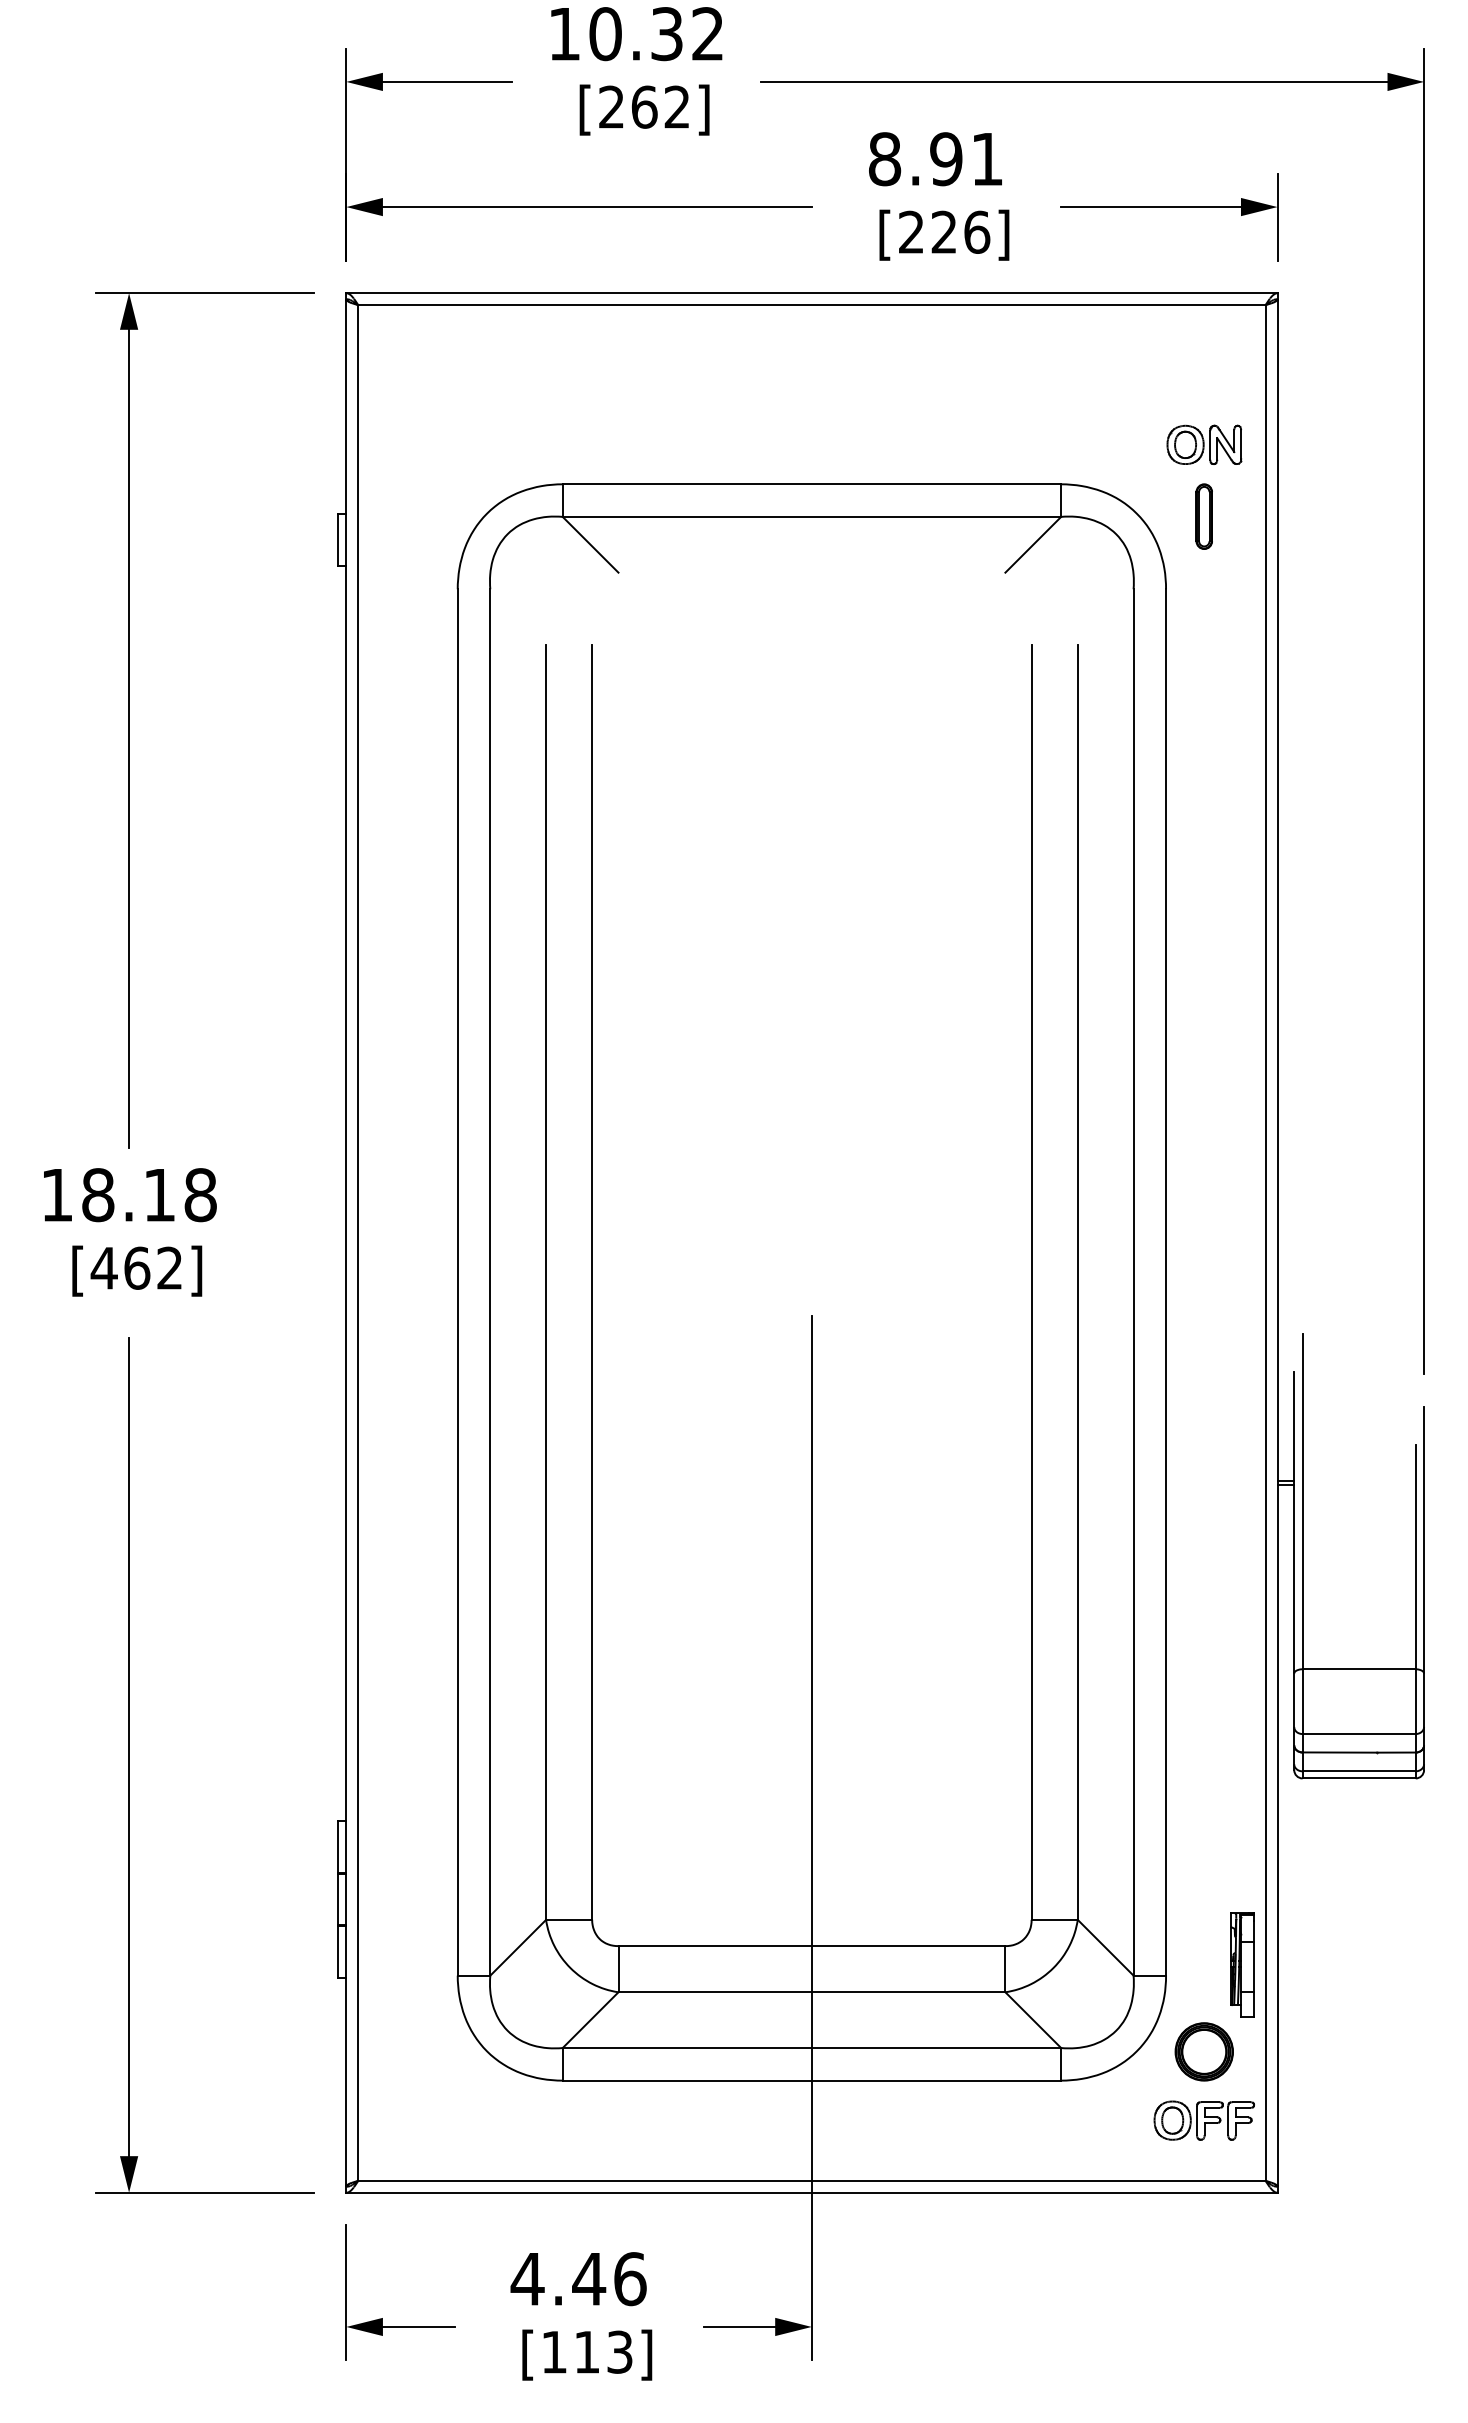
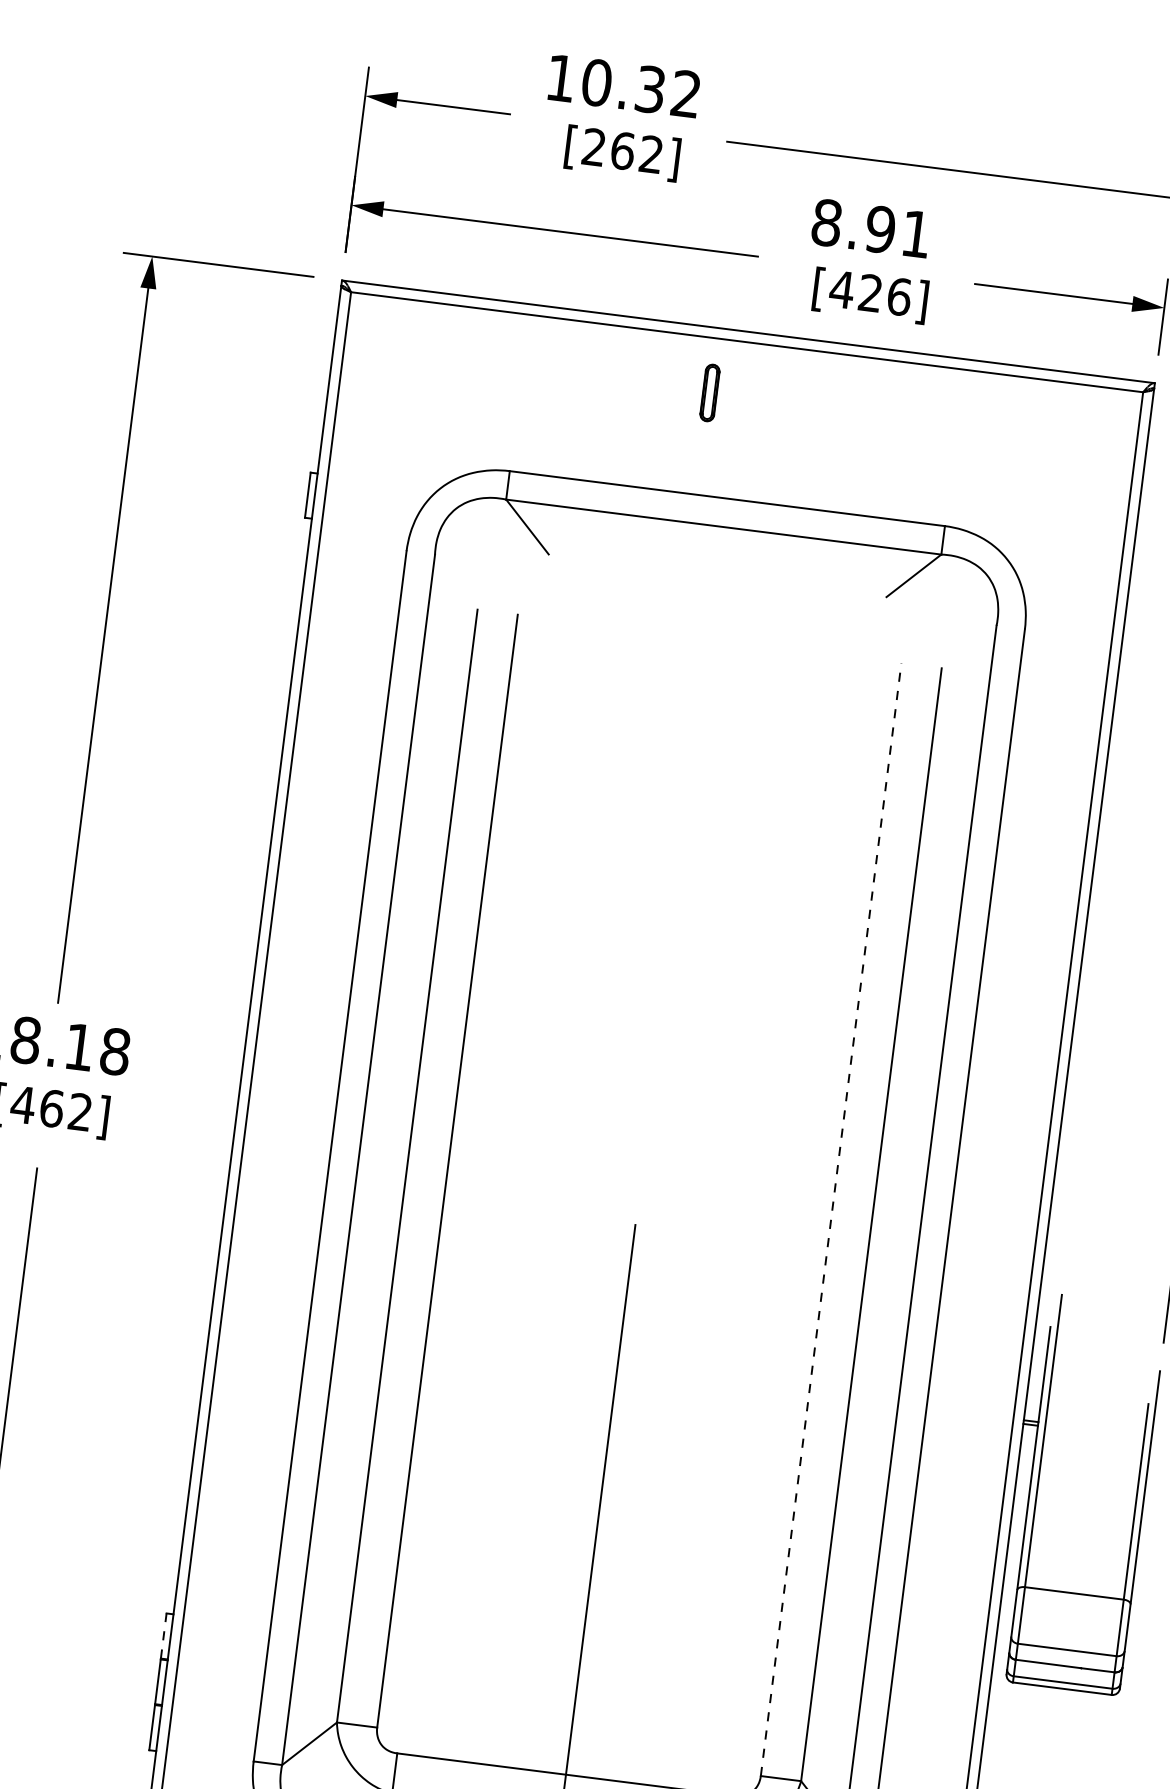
text: (911, 231) -> (842, 288), [226] -> [426]
part: (1204, 444) -> (1074, 507), removed
part: (1203, 516) -> (709, 392), moved
line: (1031, 1281) -> (831, 1218), solid -> dashed
line: (338, 1847) -> (163, 1636), solid -> dashed

